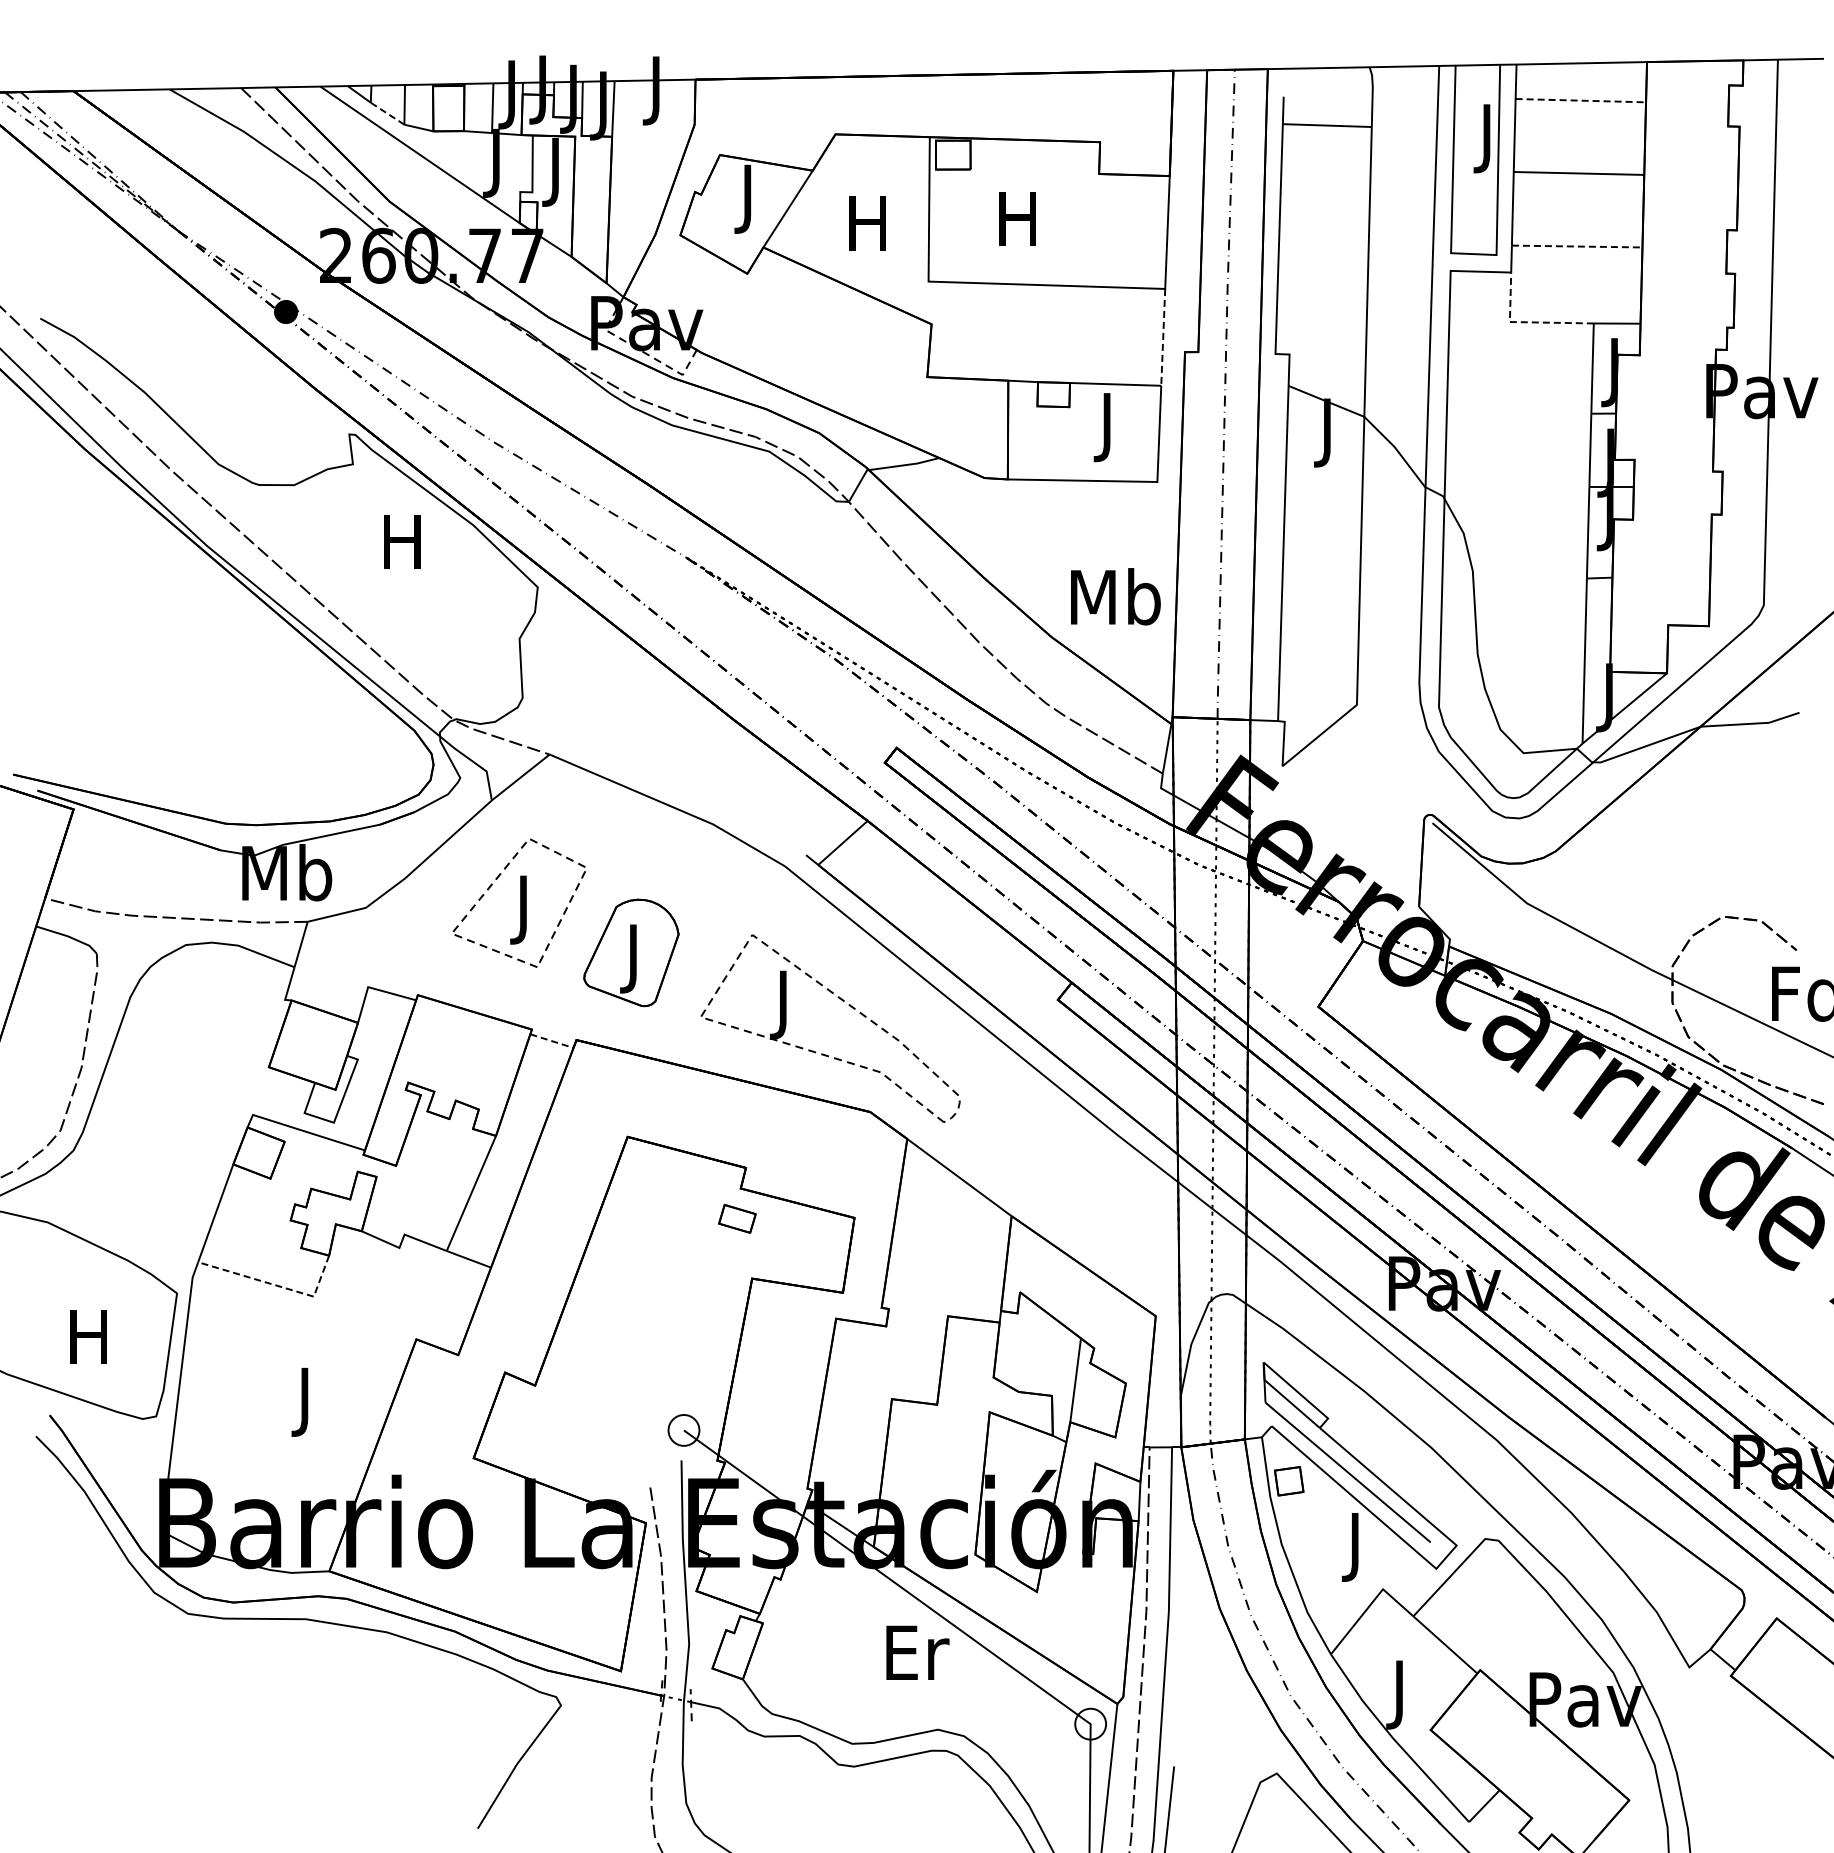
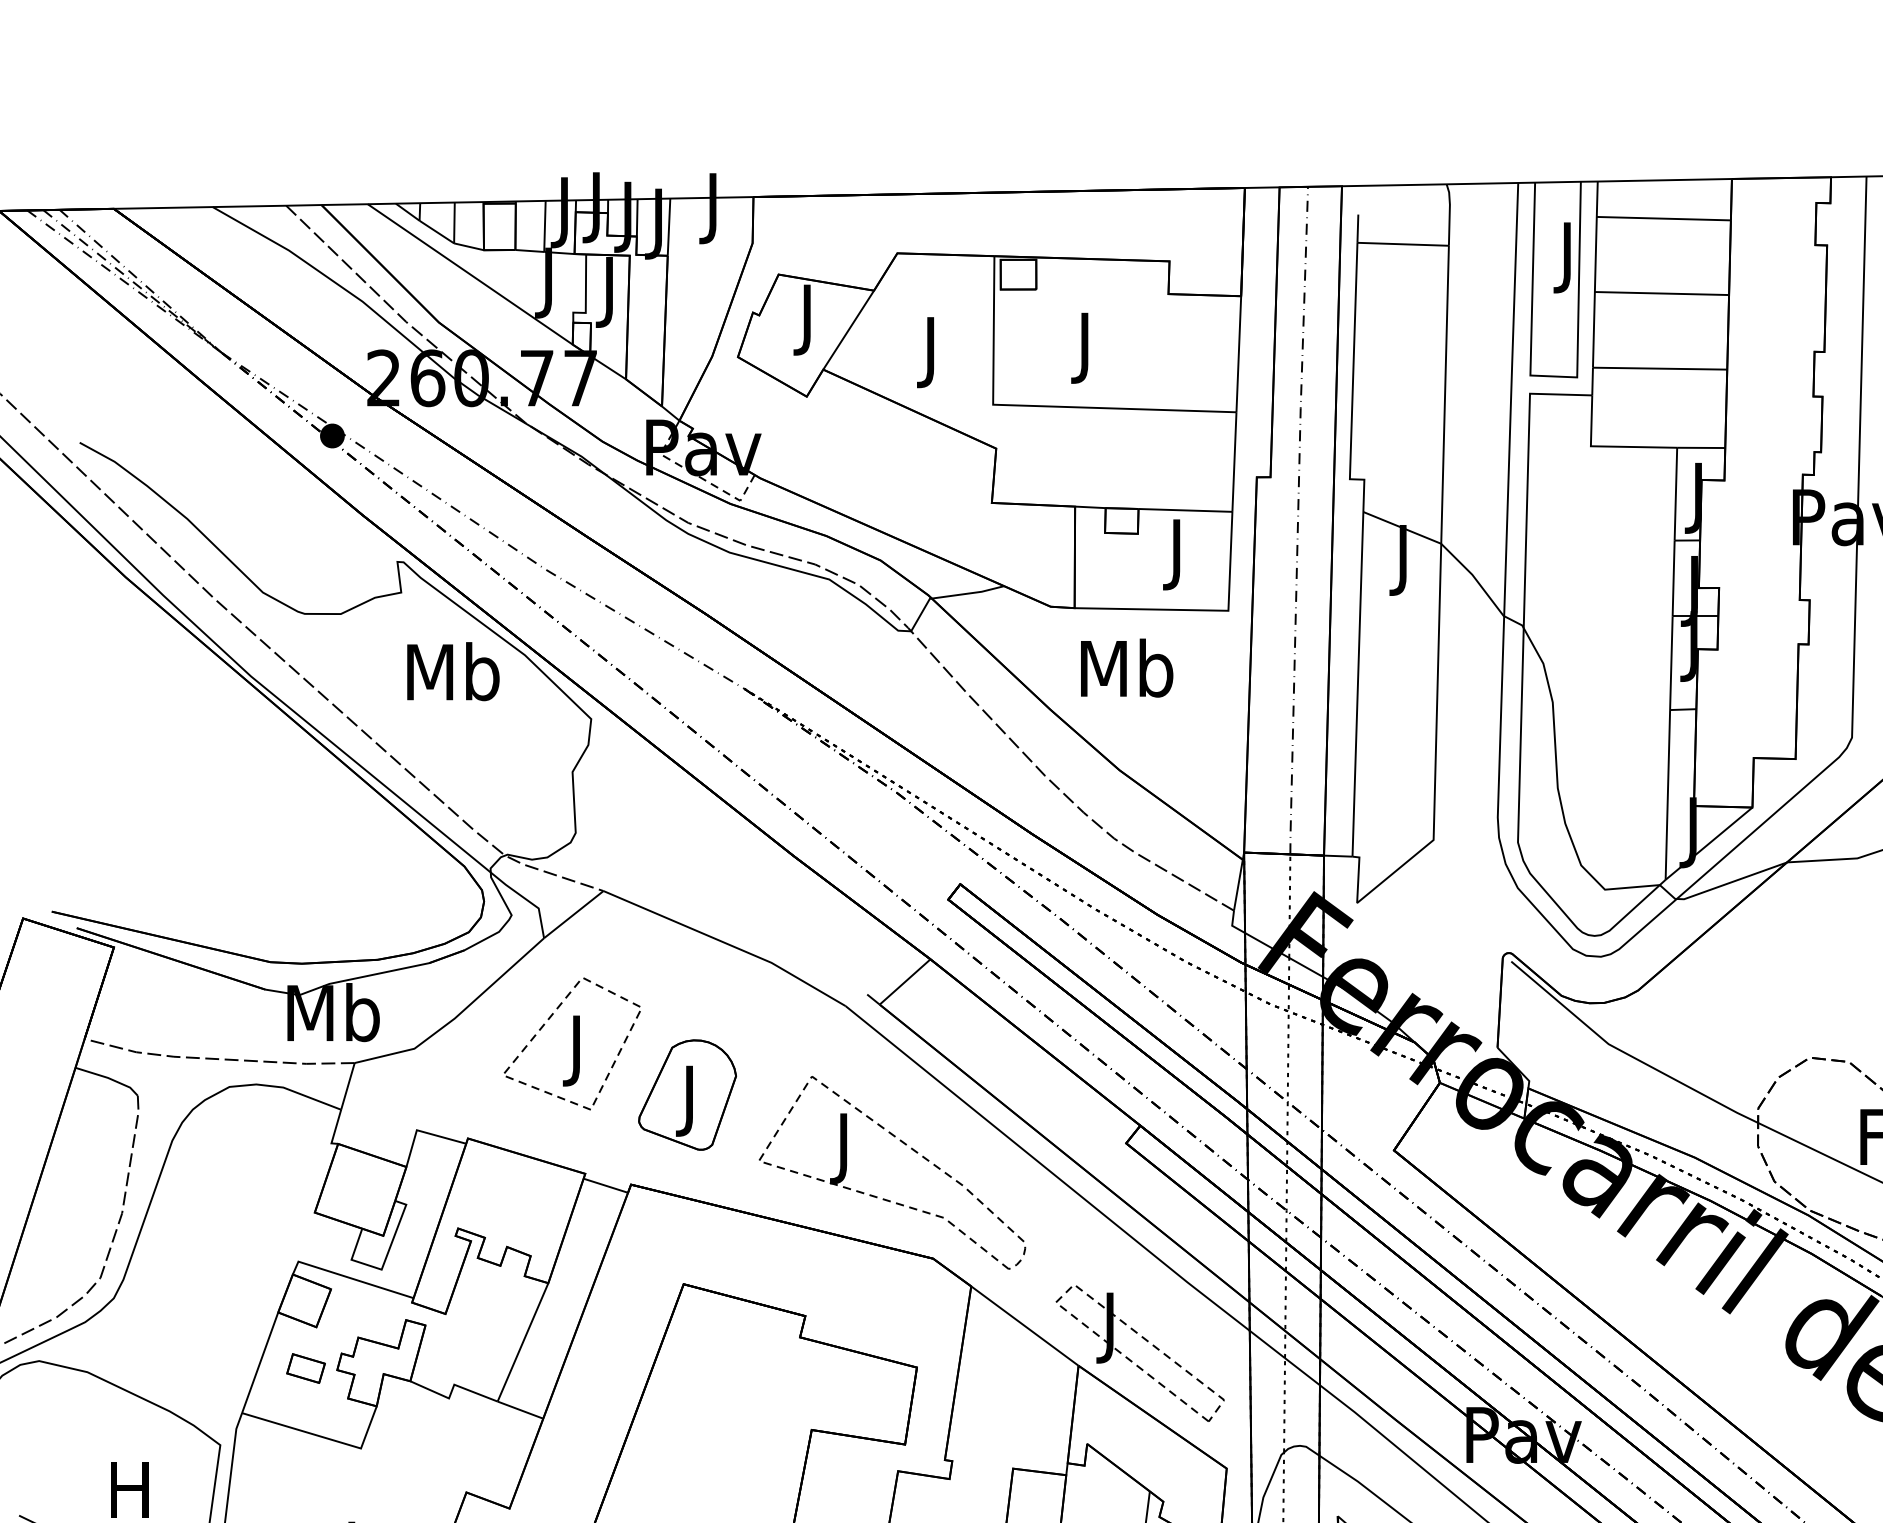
line: (1581, 100) -> (1664, 218), dashed -> solid
line: (387, 113) -> (436, 231), dashed -> solid
text: (1017, 226) -> (1084, 348), H -> J
text: (867, 230) -> (930, 352), H -> J
line: (1577, 246) -> (1660, 368), dashed -> solid
line: (1525, 322) -> (1606, 446), dashed -> solid
line: (1163, 337) -> (1234, 462), dashed -> solid
text: (403, 540) -> (453, 670), H -> Mb
text: (1115, 596) -> (1126, 667), moved
line: (551, 1041) -> (605, 1186), dashed -> solid
part: (1064, 1211) -> (1132, 1360), added
part: (737, 1218) -> (306, 1368), moved
line: (277, 1285) -> (323, 1437), dashed -> solid

